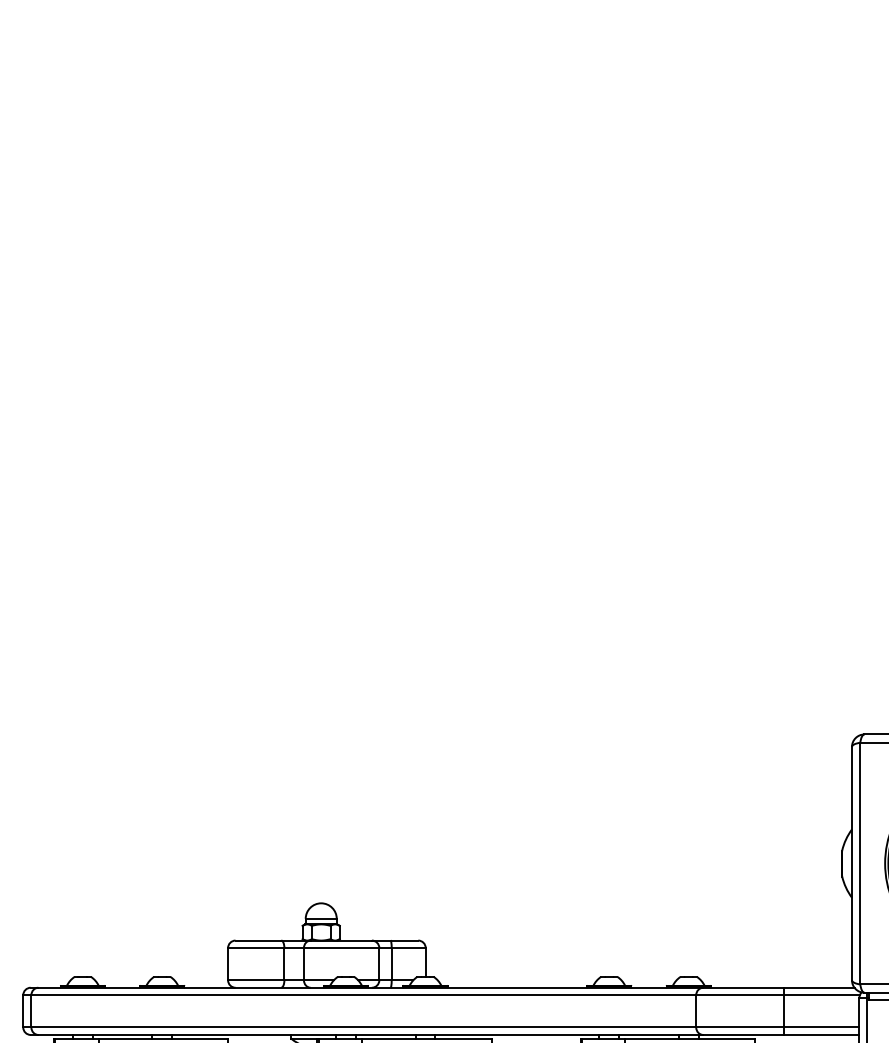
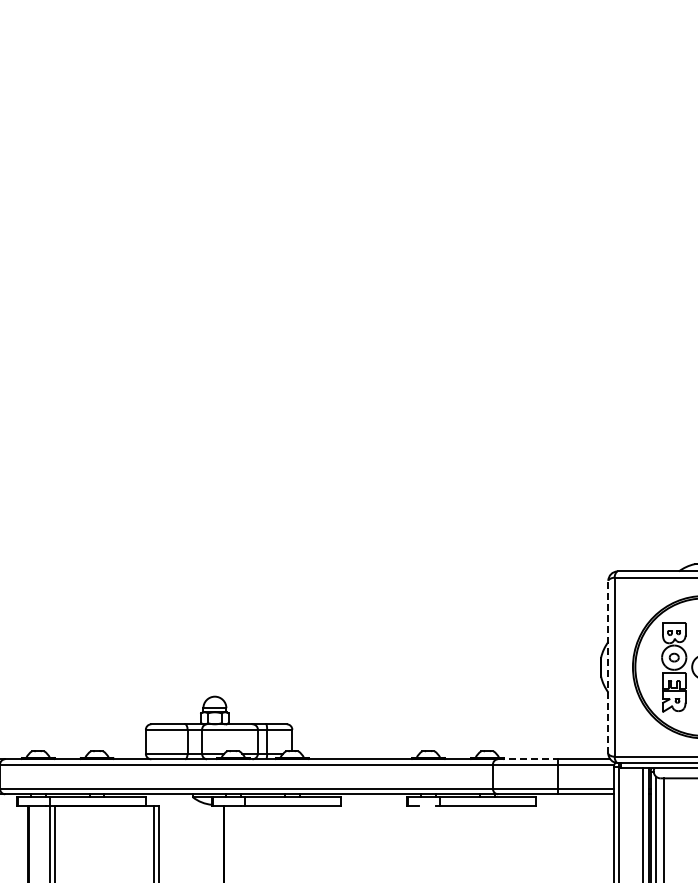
line: (852, 863) -> (608, 667), solid -> dashed
line: (744, 988) -> (528, 759), solid -> dashed

